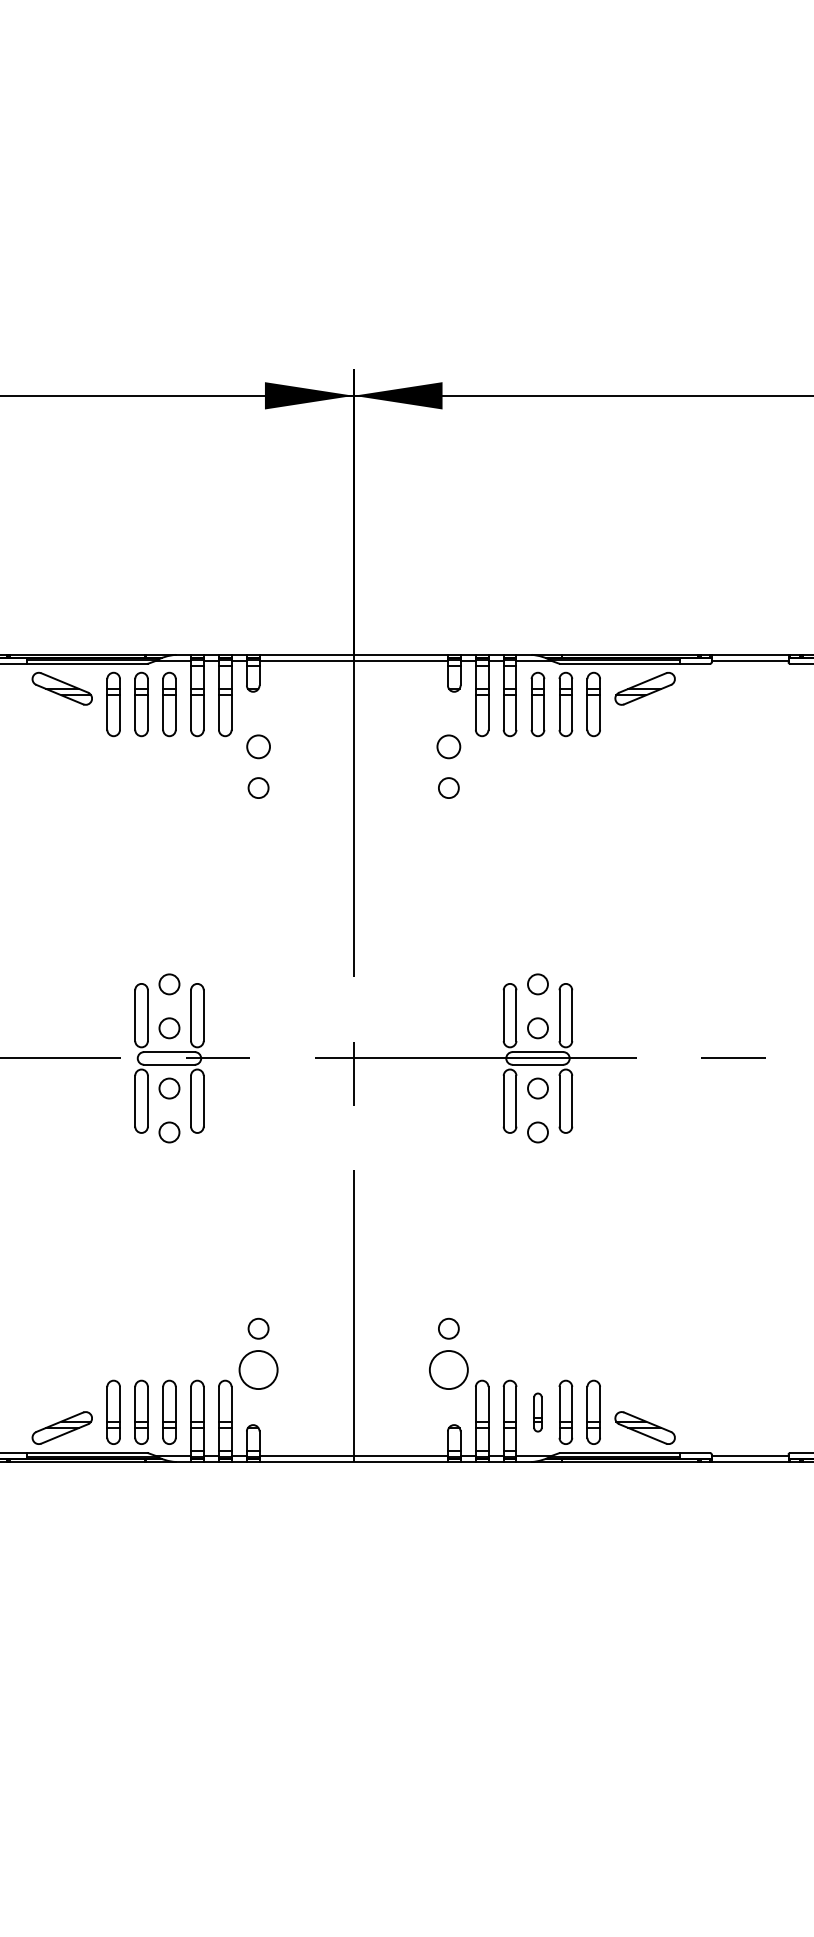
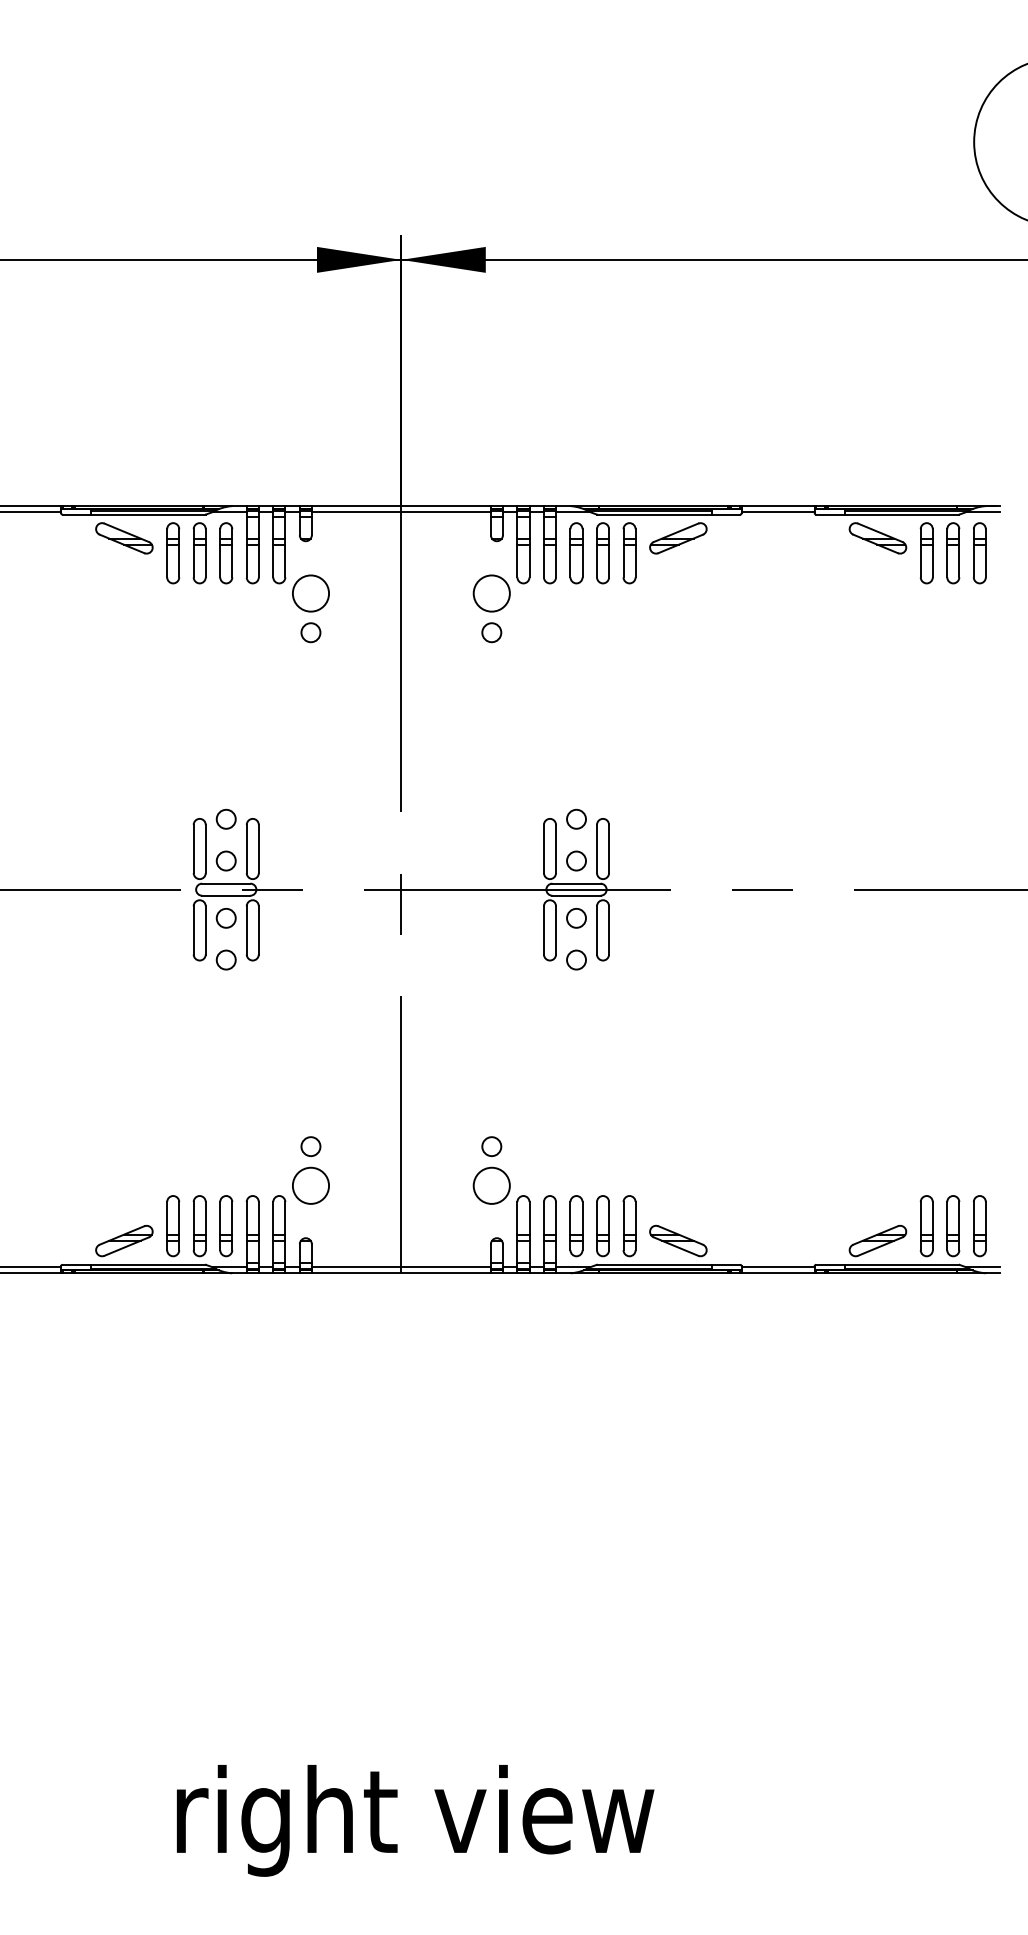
circle: (258, 746) -> (310, 593), size x1.67
circle: (448, 746) -> (491, 593), size x1.67
part: (537, 1412) -> (576, 1226), size x1.67

